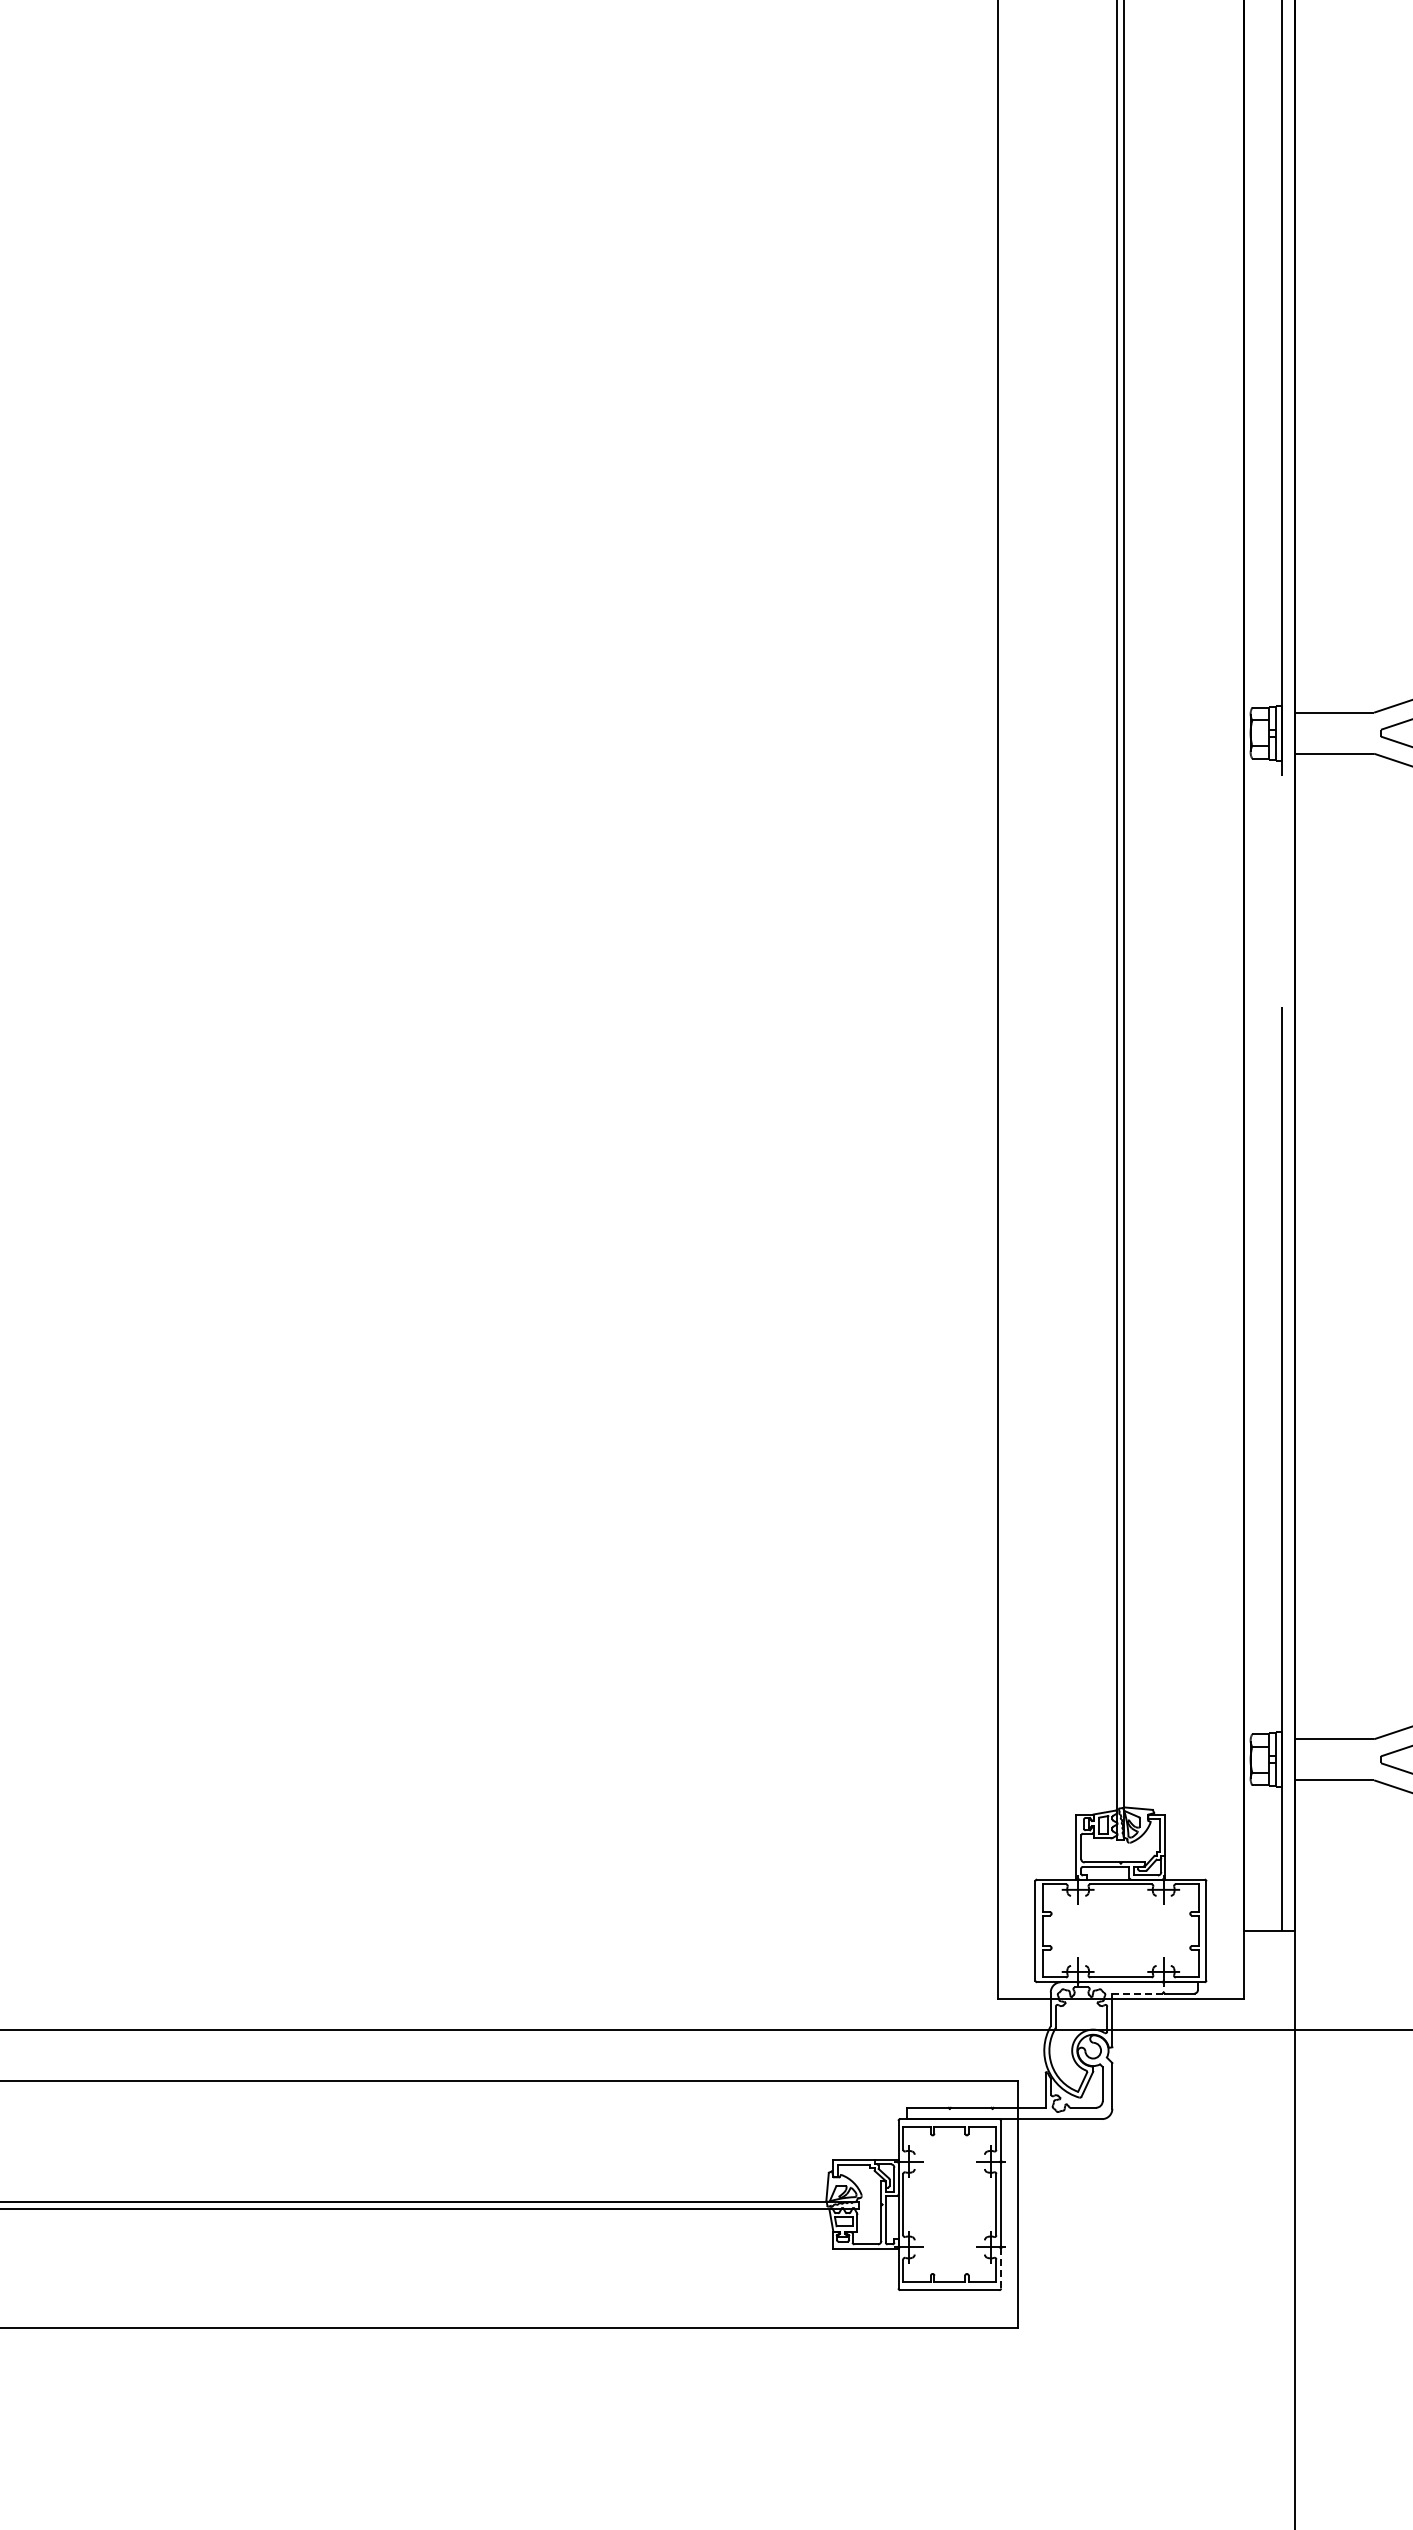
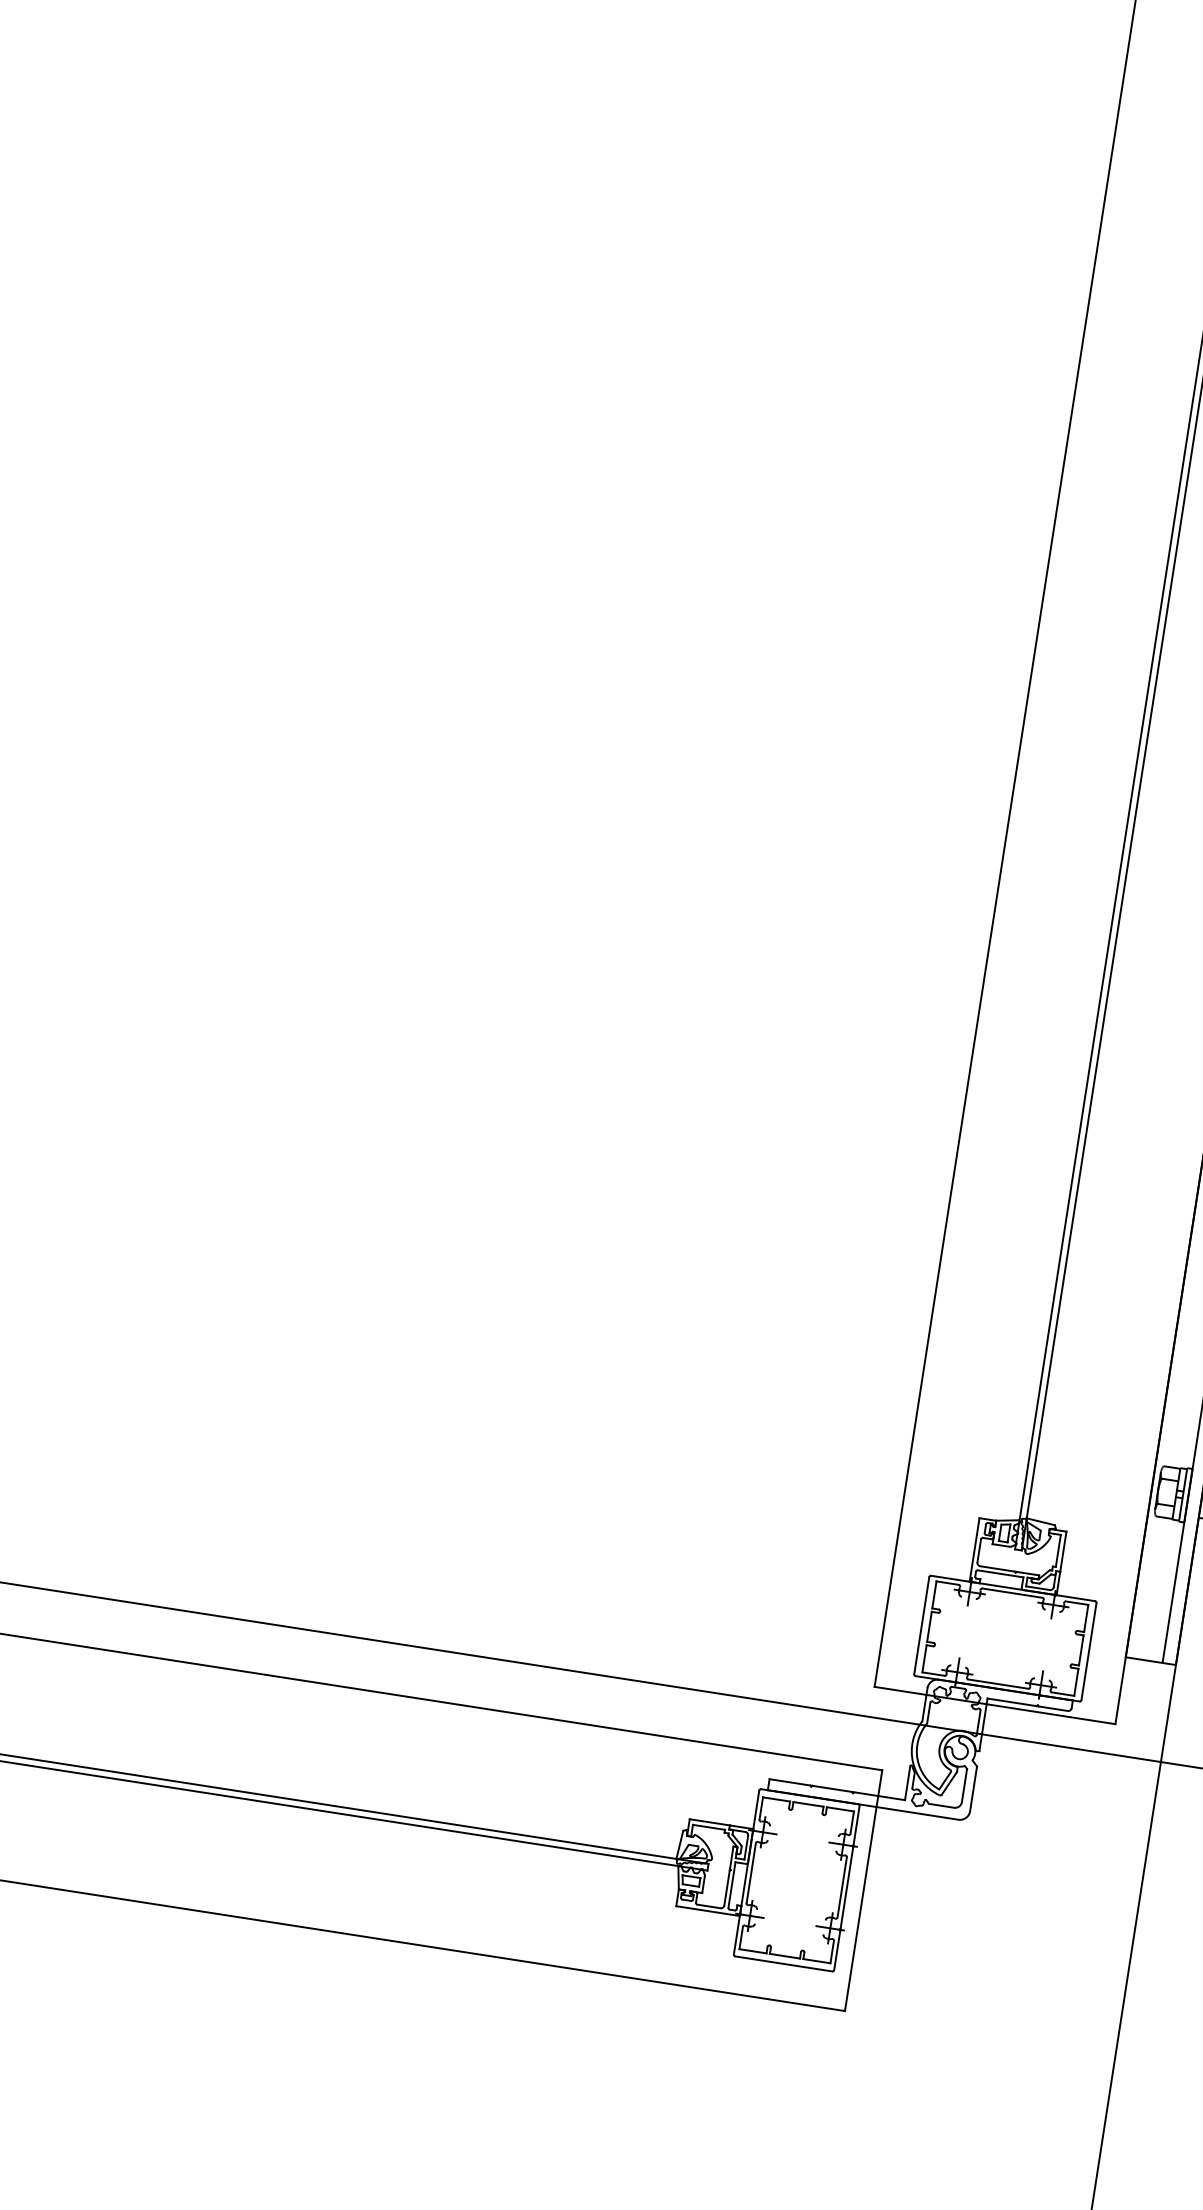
line: (1138, 1993) -> (1013, 1702), dashed -> solid
line: (1001, 2268) -> (837, 1950), dashed -> solid

